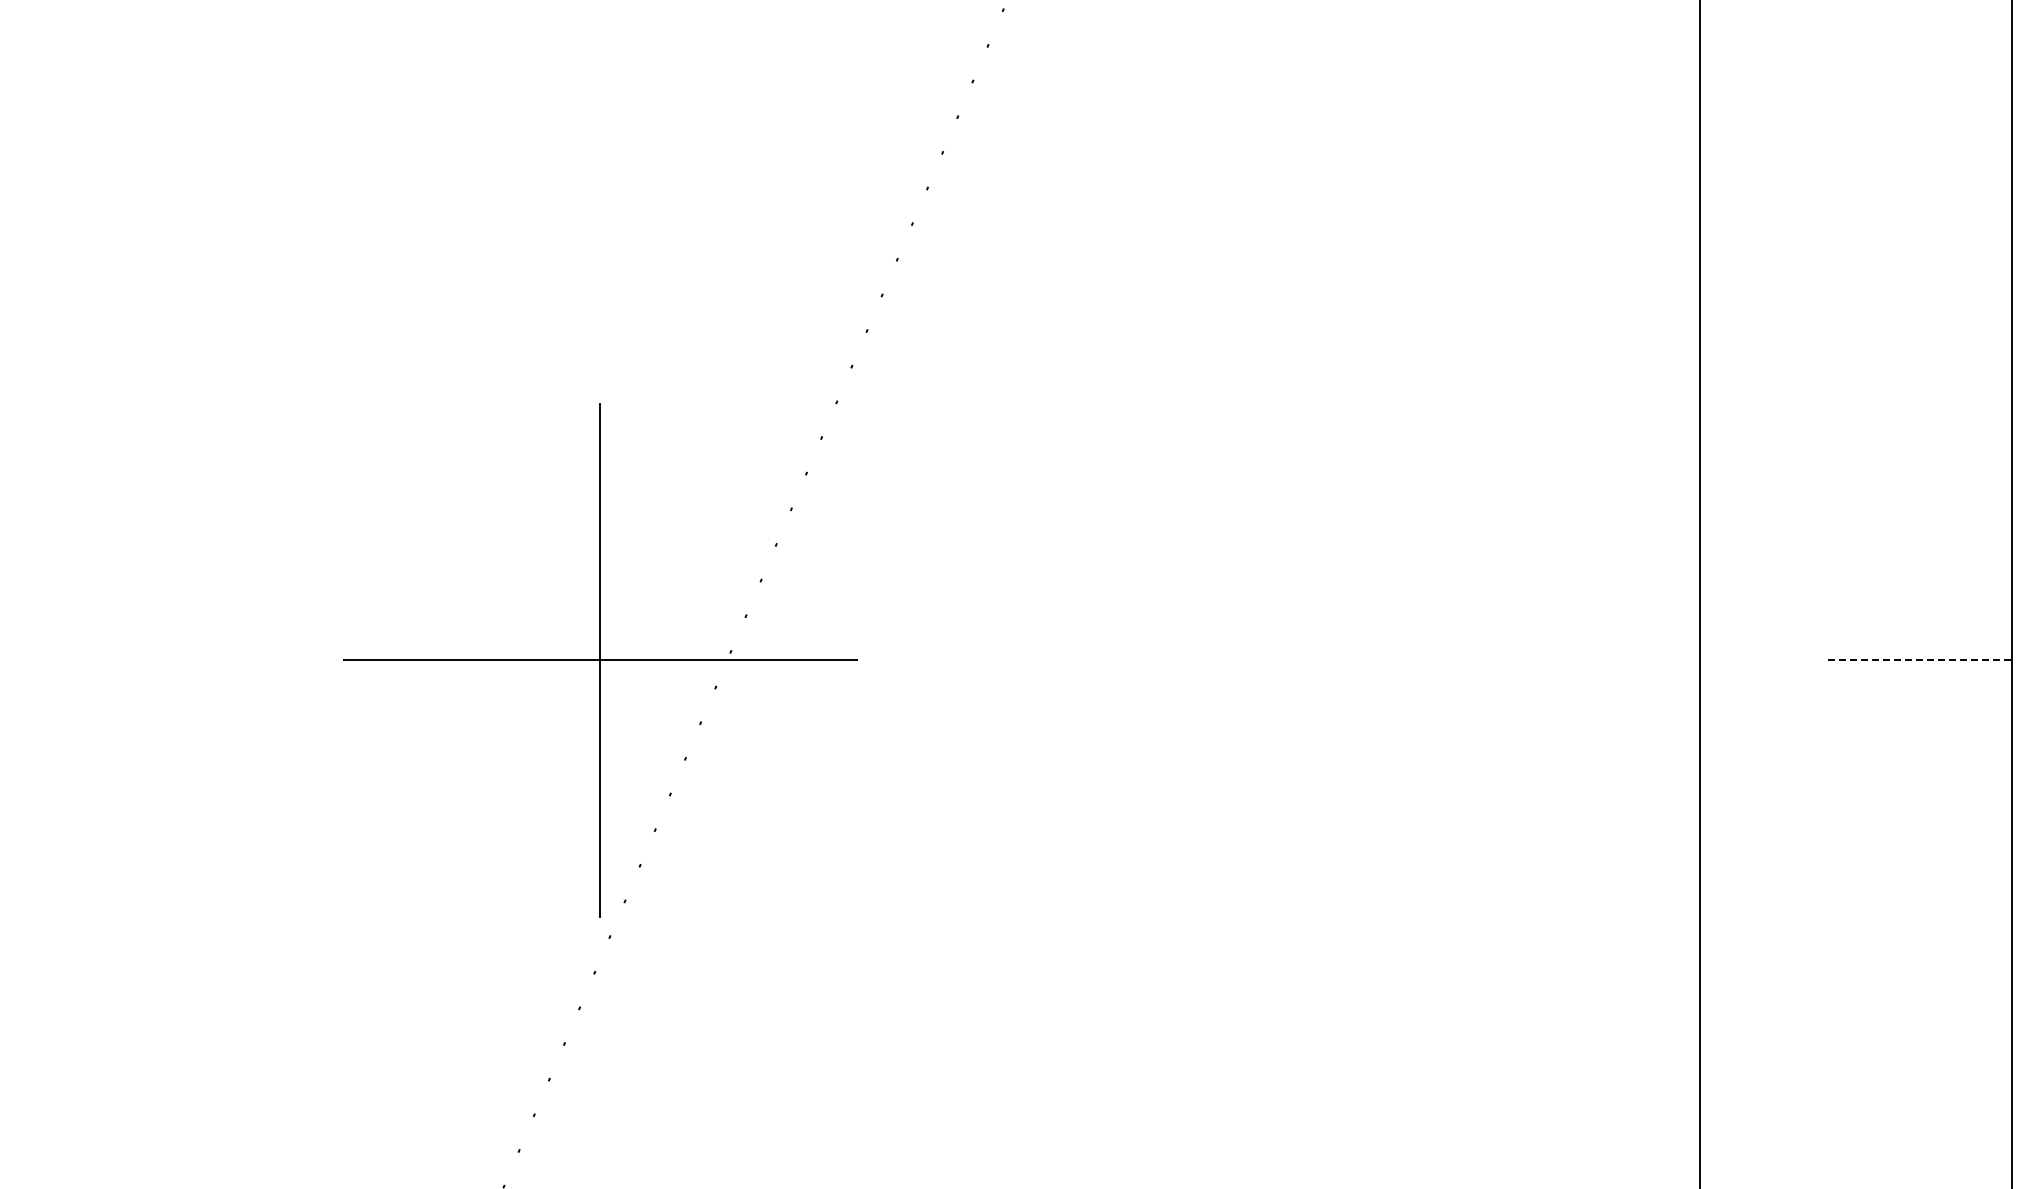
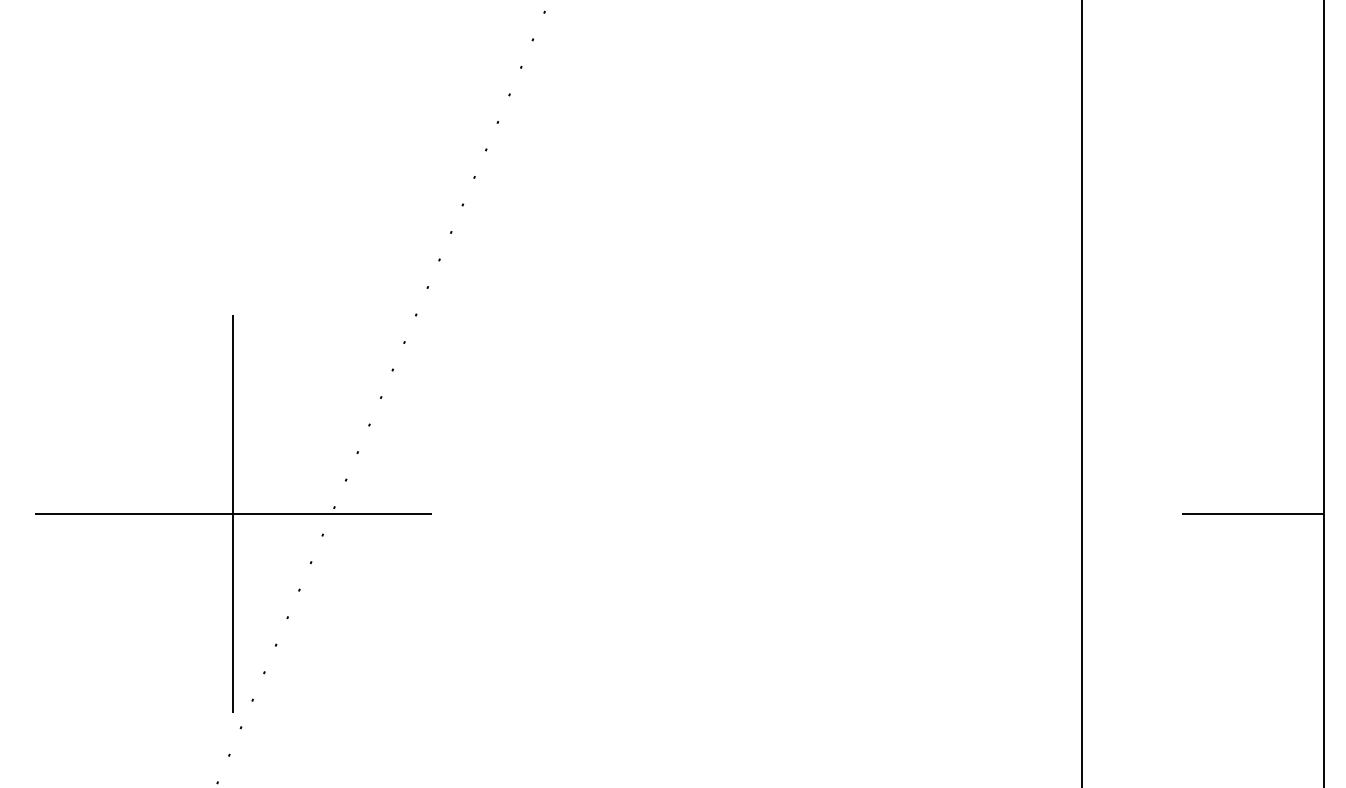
line: (1920, 660) -> (1252, 514), dashed -> solid

